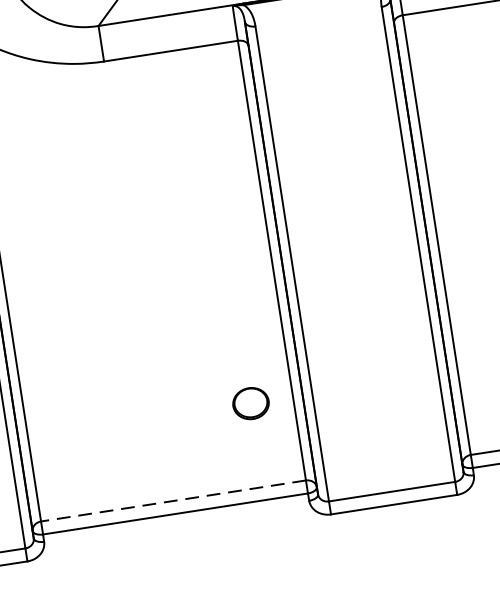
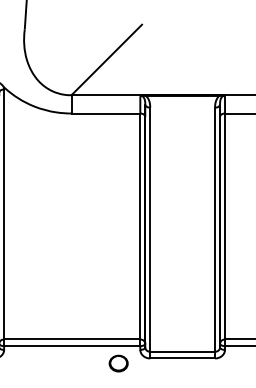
part: (250, 403) -> (118, 363), moved
line: (172, 501) -> (71, 339), dashed -> solid

